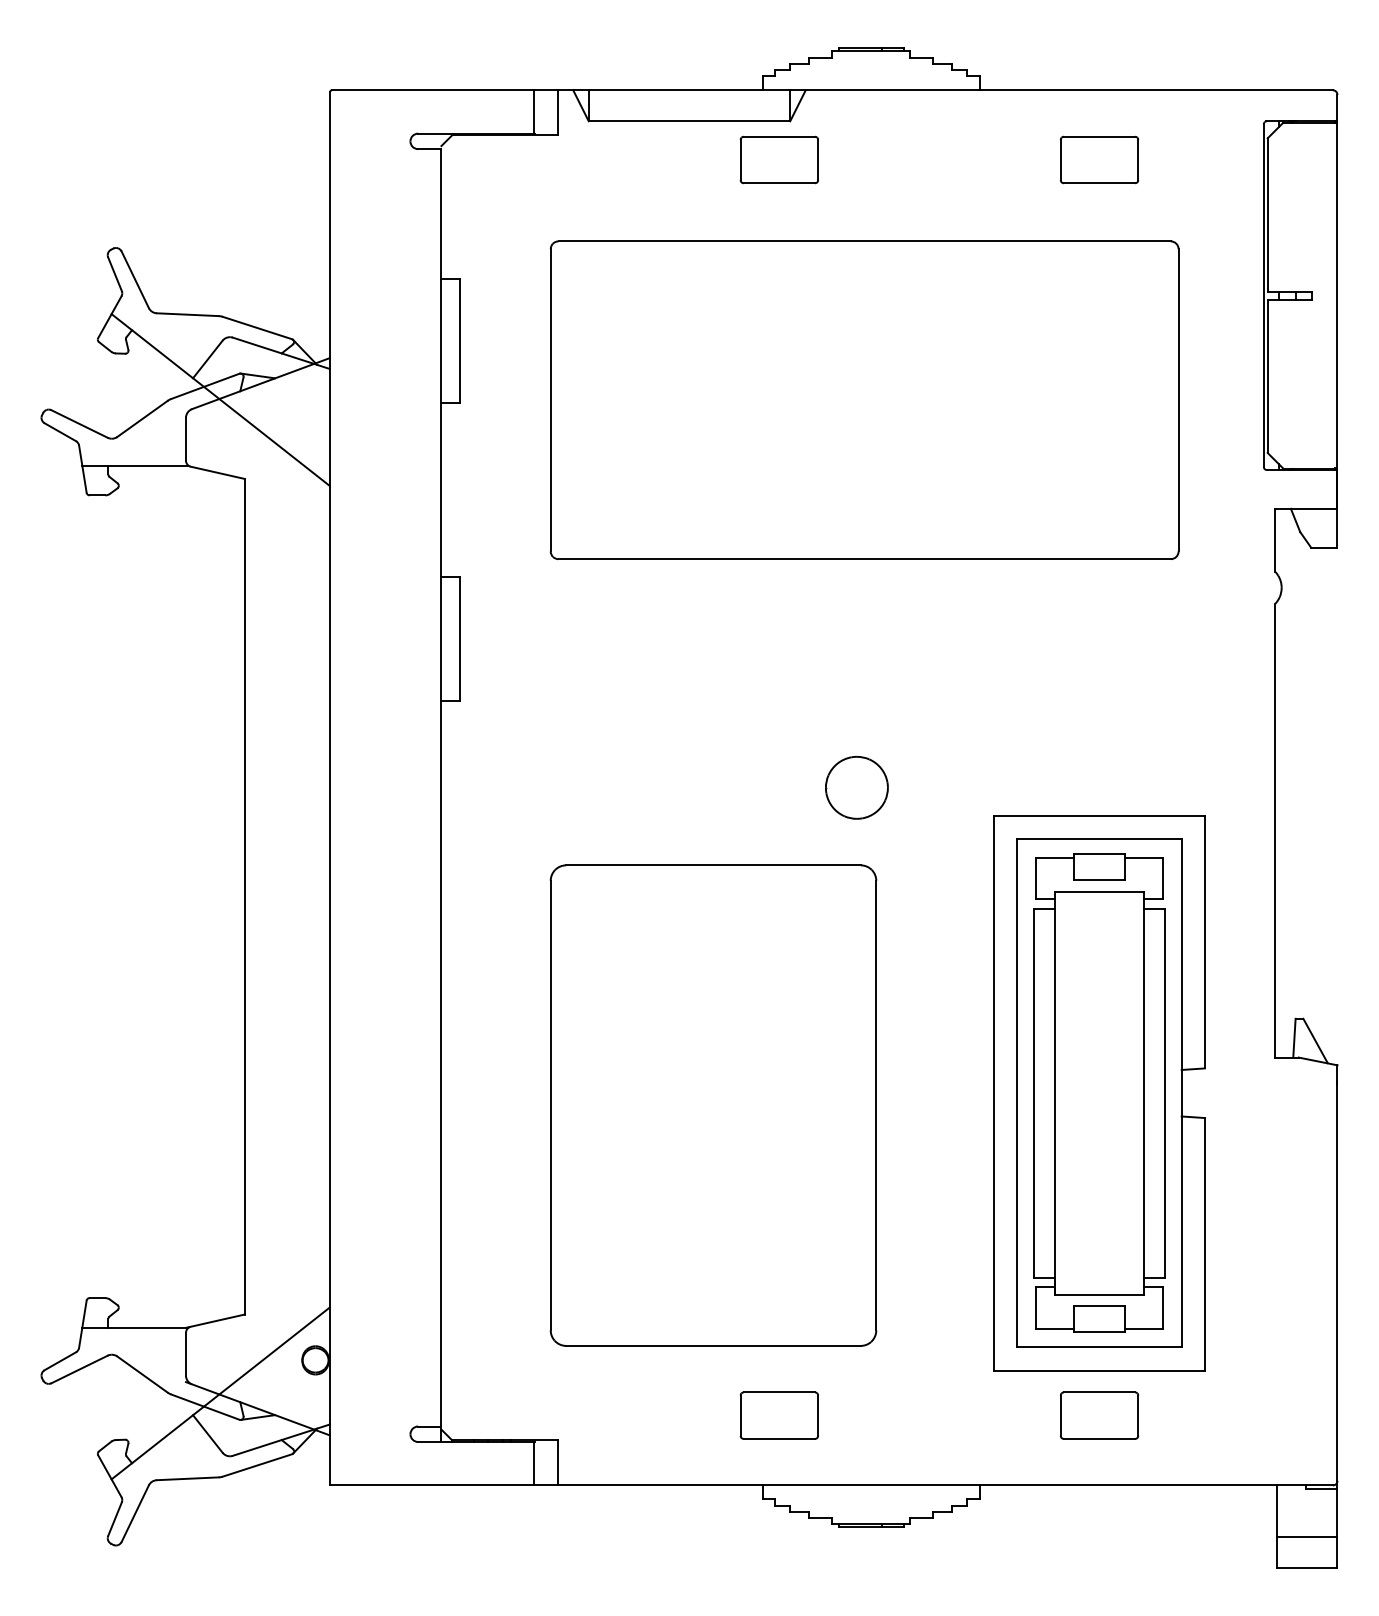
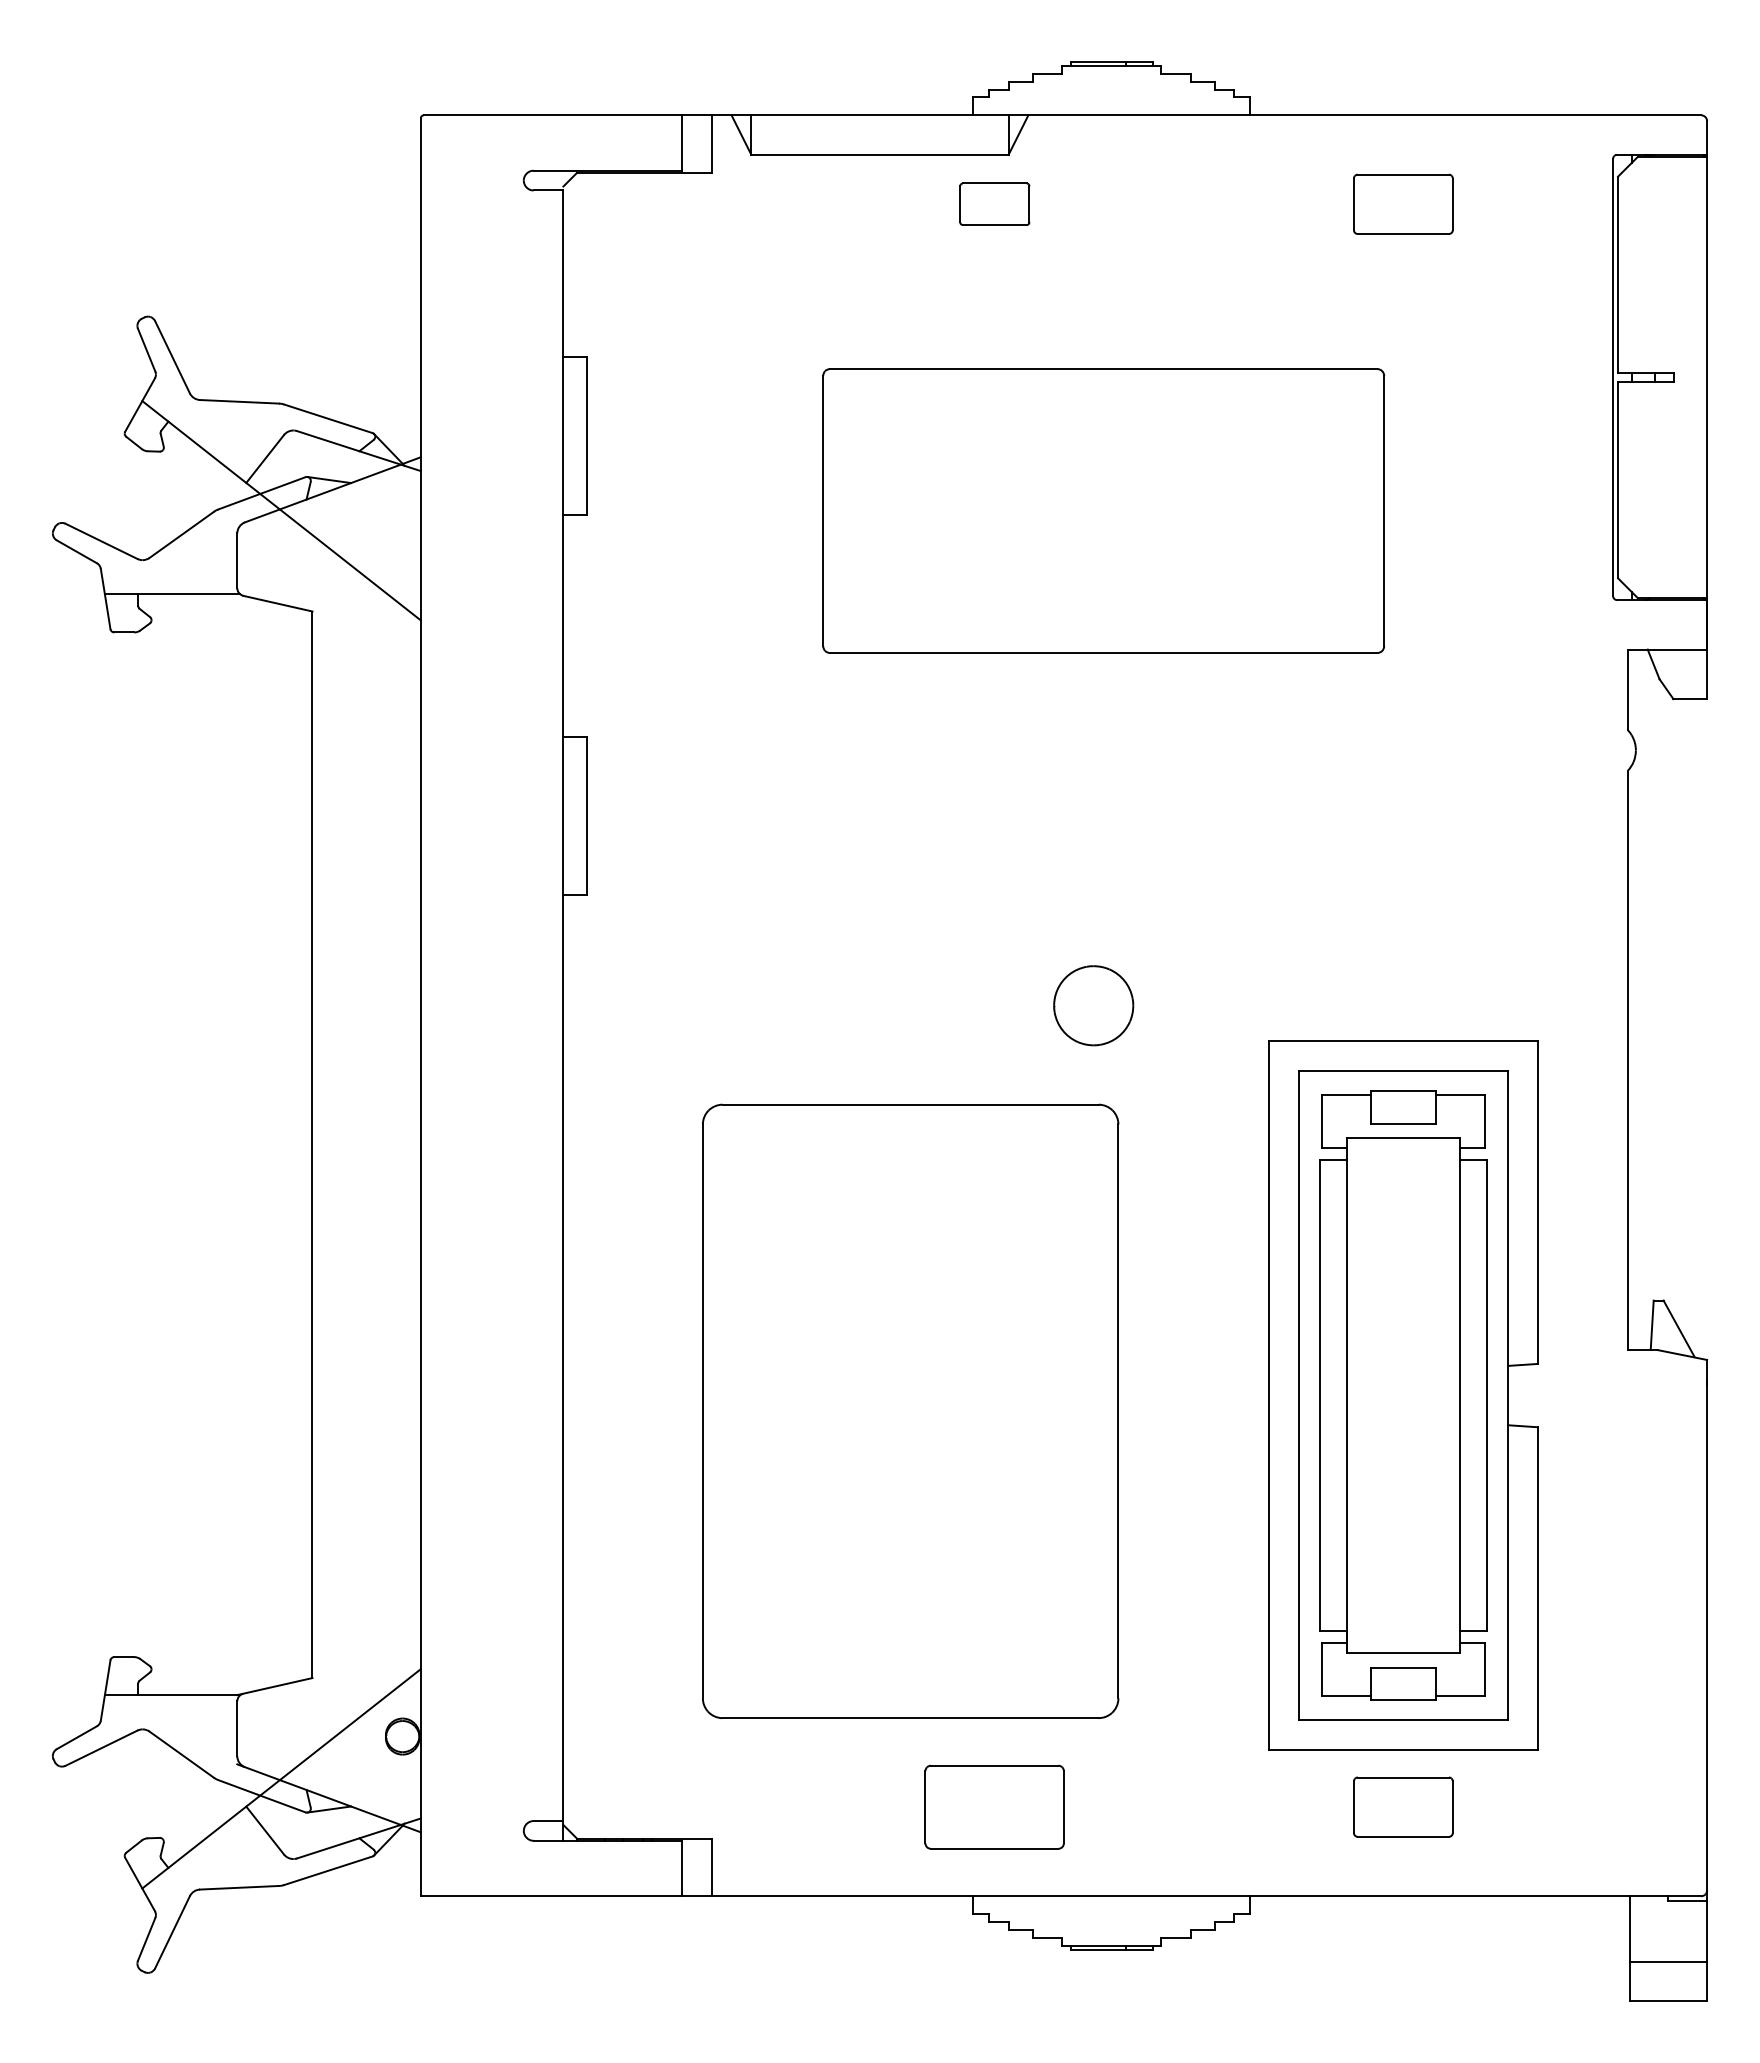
part: (779, 159) -> (994, 203), size x0.7
part: (864, 399) -> (1103, 510), size x0.7
part: (779, 1415) -> (994, 1806), size x1.4

